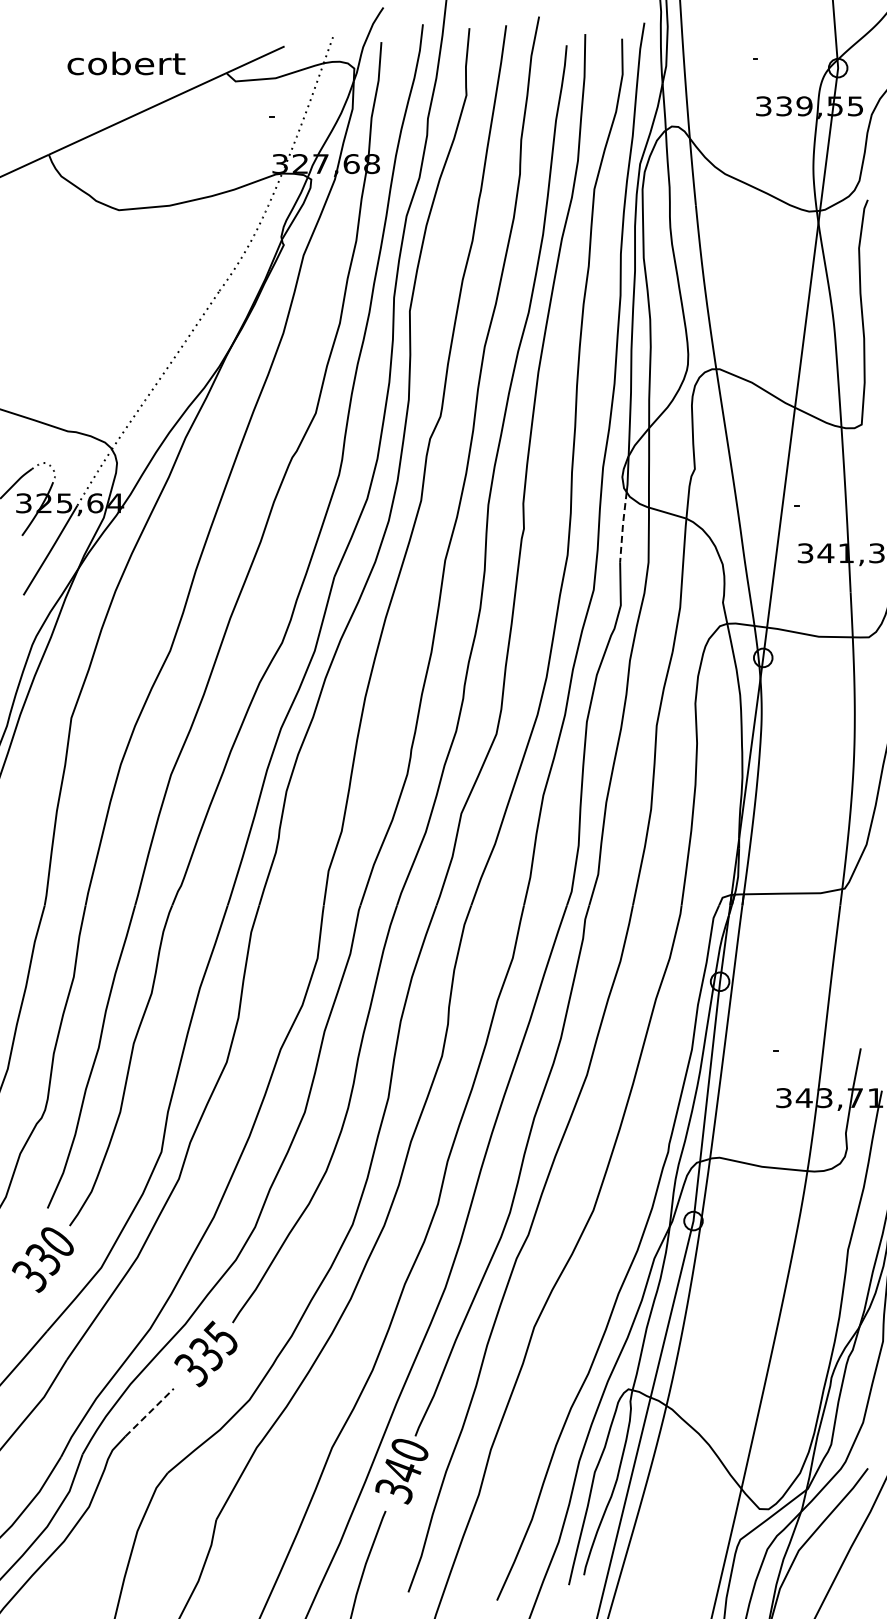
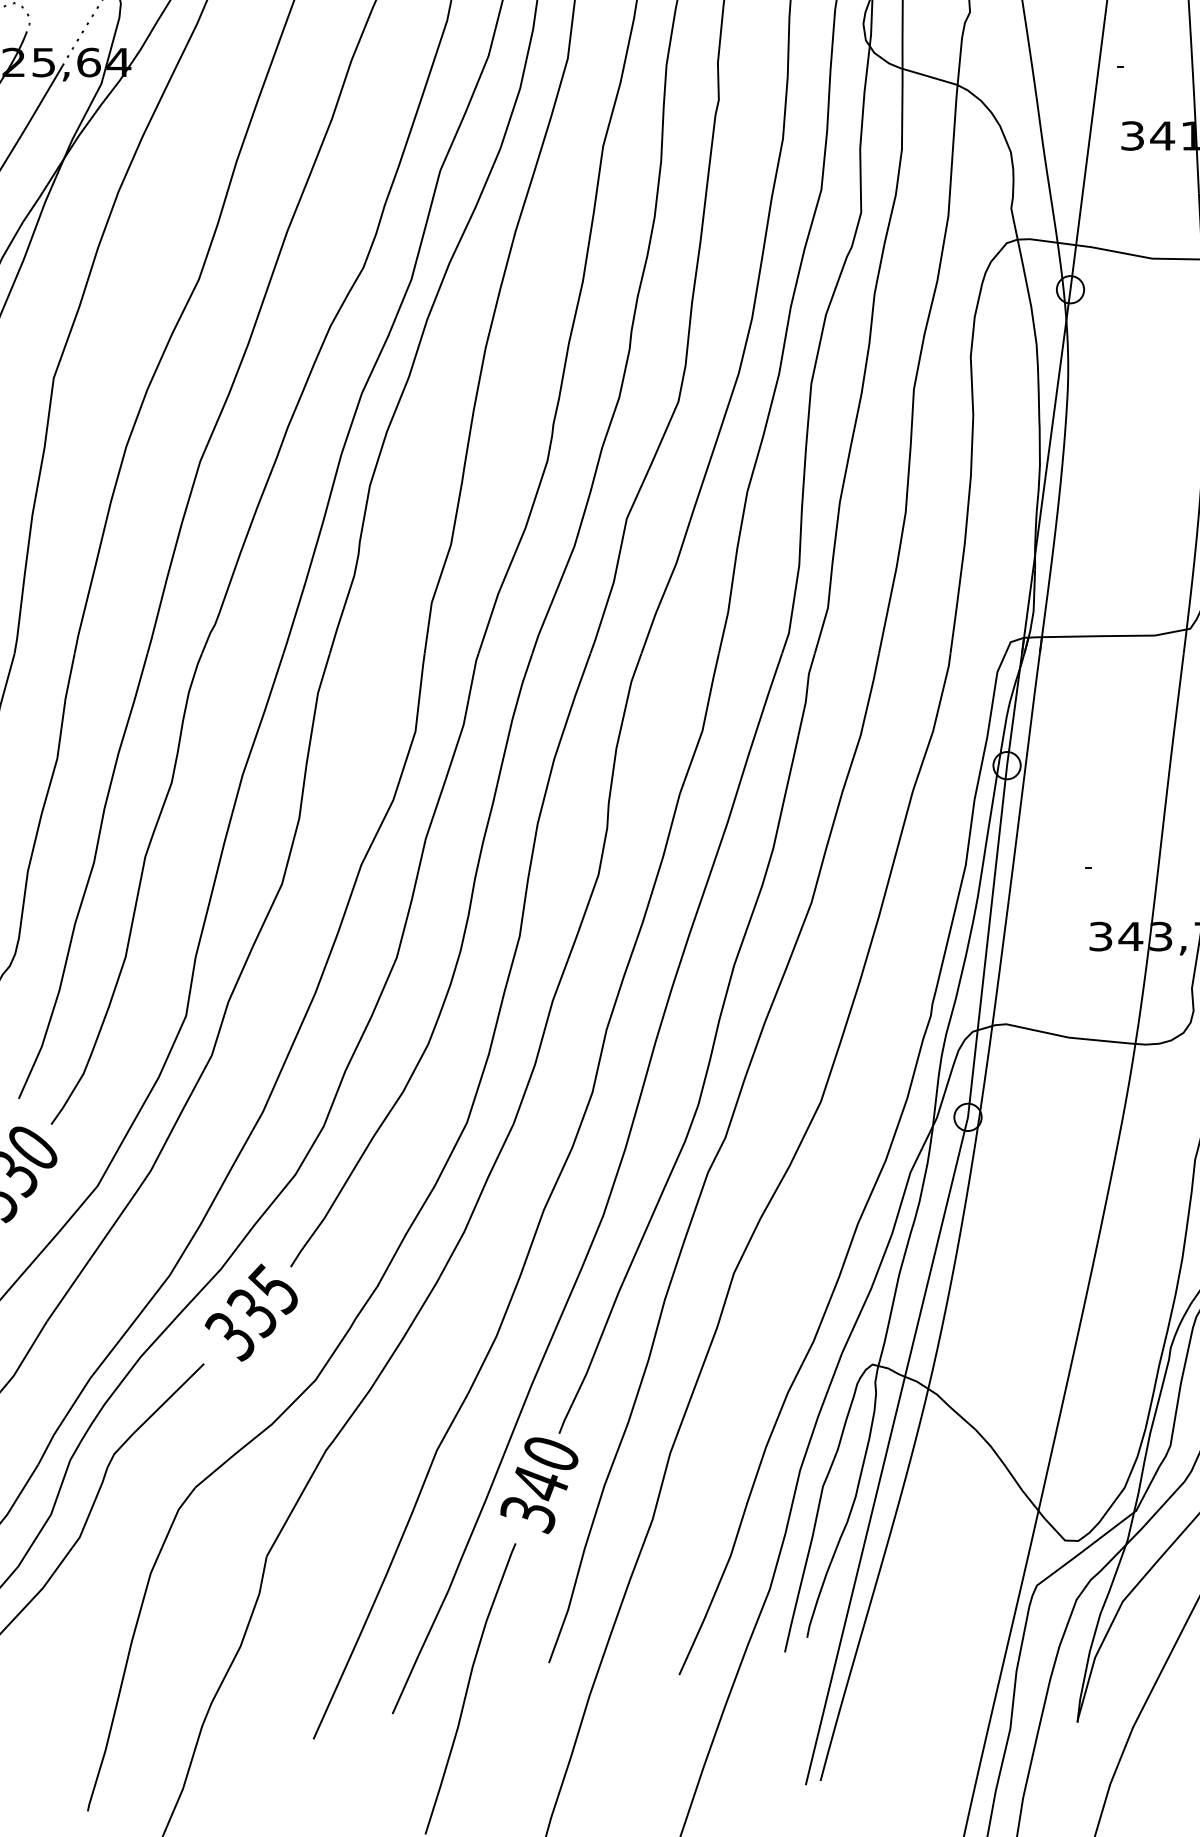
line: (622, 526) -> (863, 96), dashed -> solid
line: (150, 1412) -> (169, 1398), dashed -> solid

